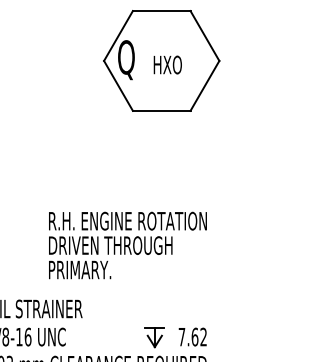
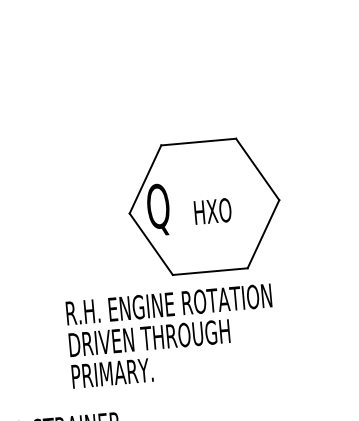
part: (161, 60) -> (204, 206), moved

